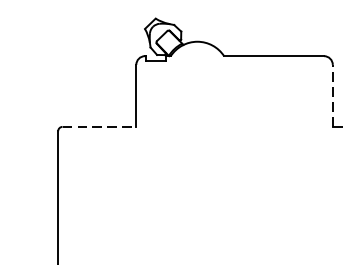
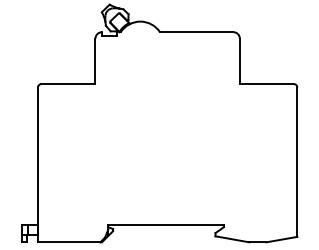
line: (332, 96) -> (239, 61), dashed -> solid
line: (99, 127) -> (68, 84), dashed -> solid

